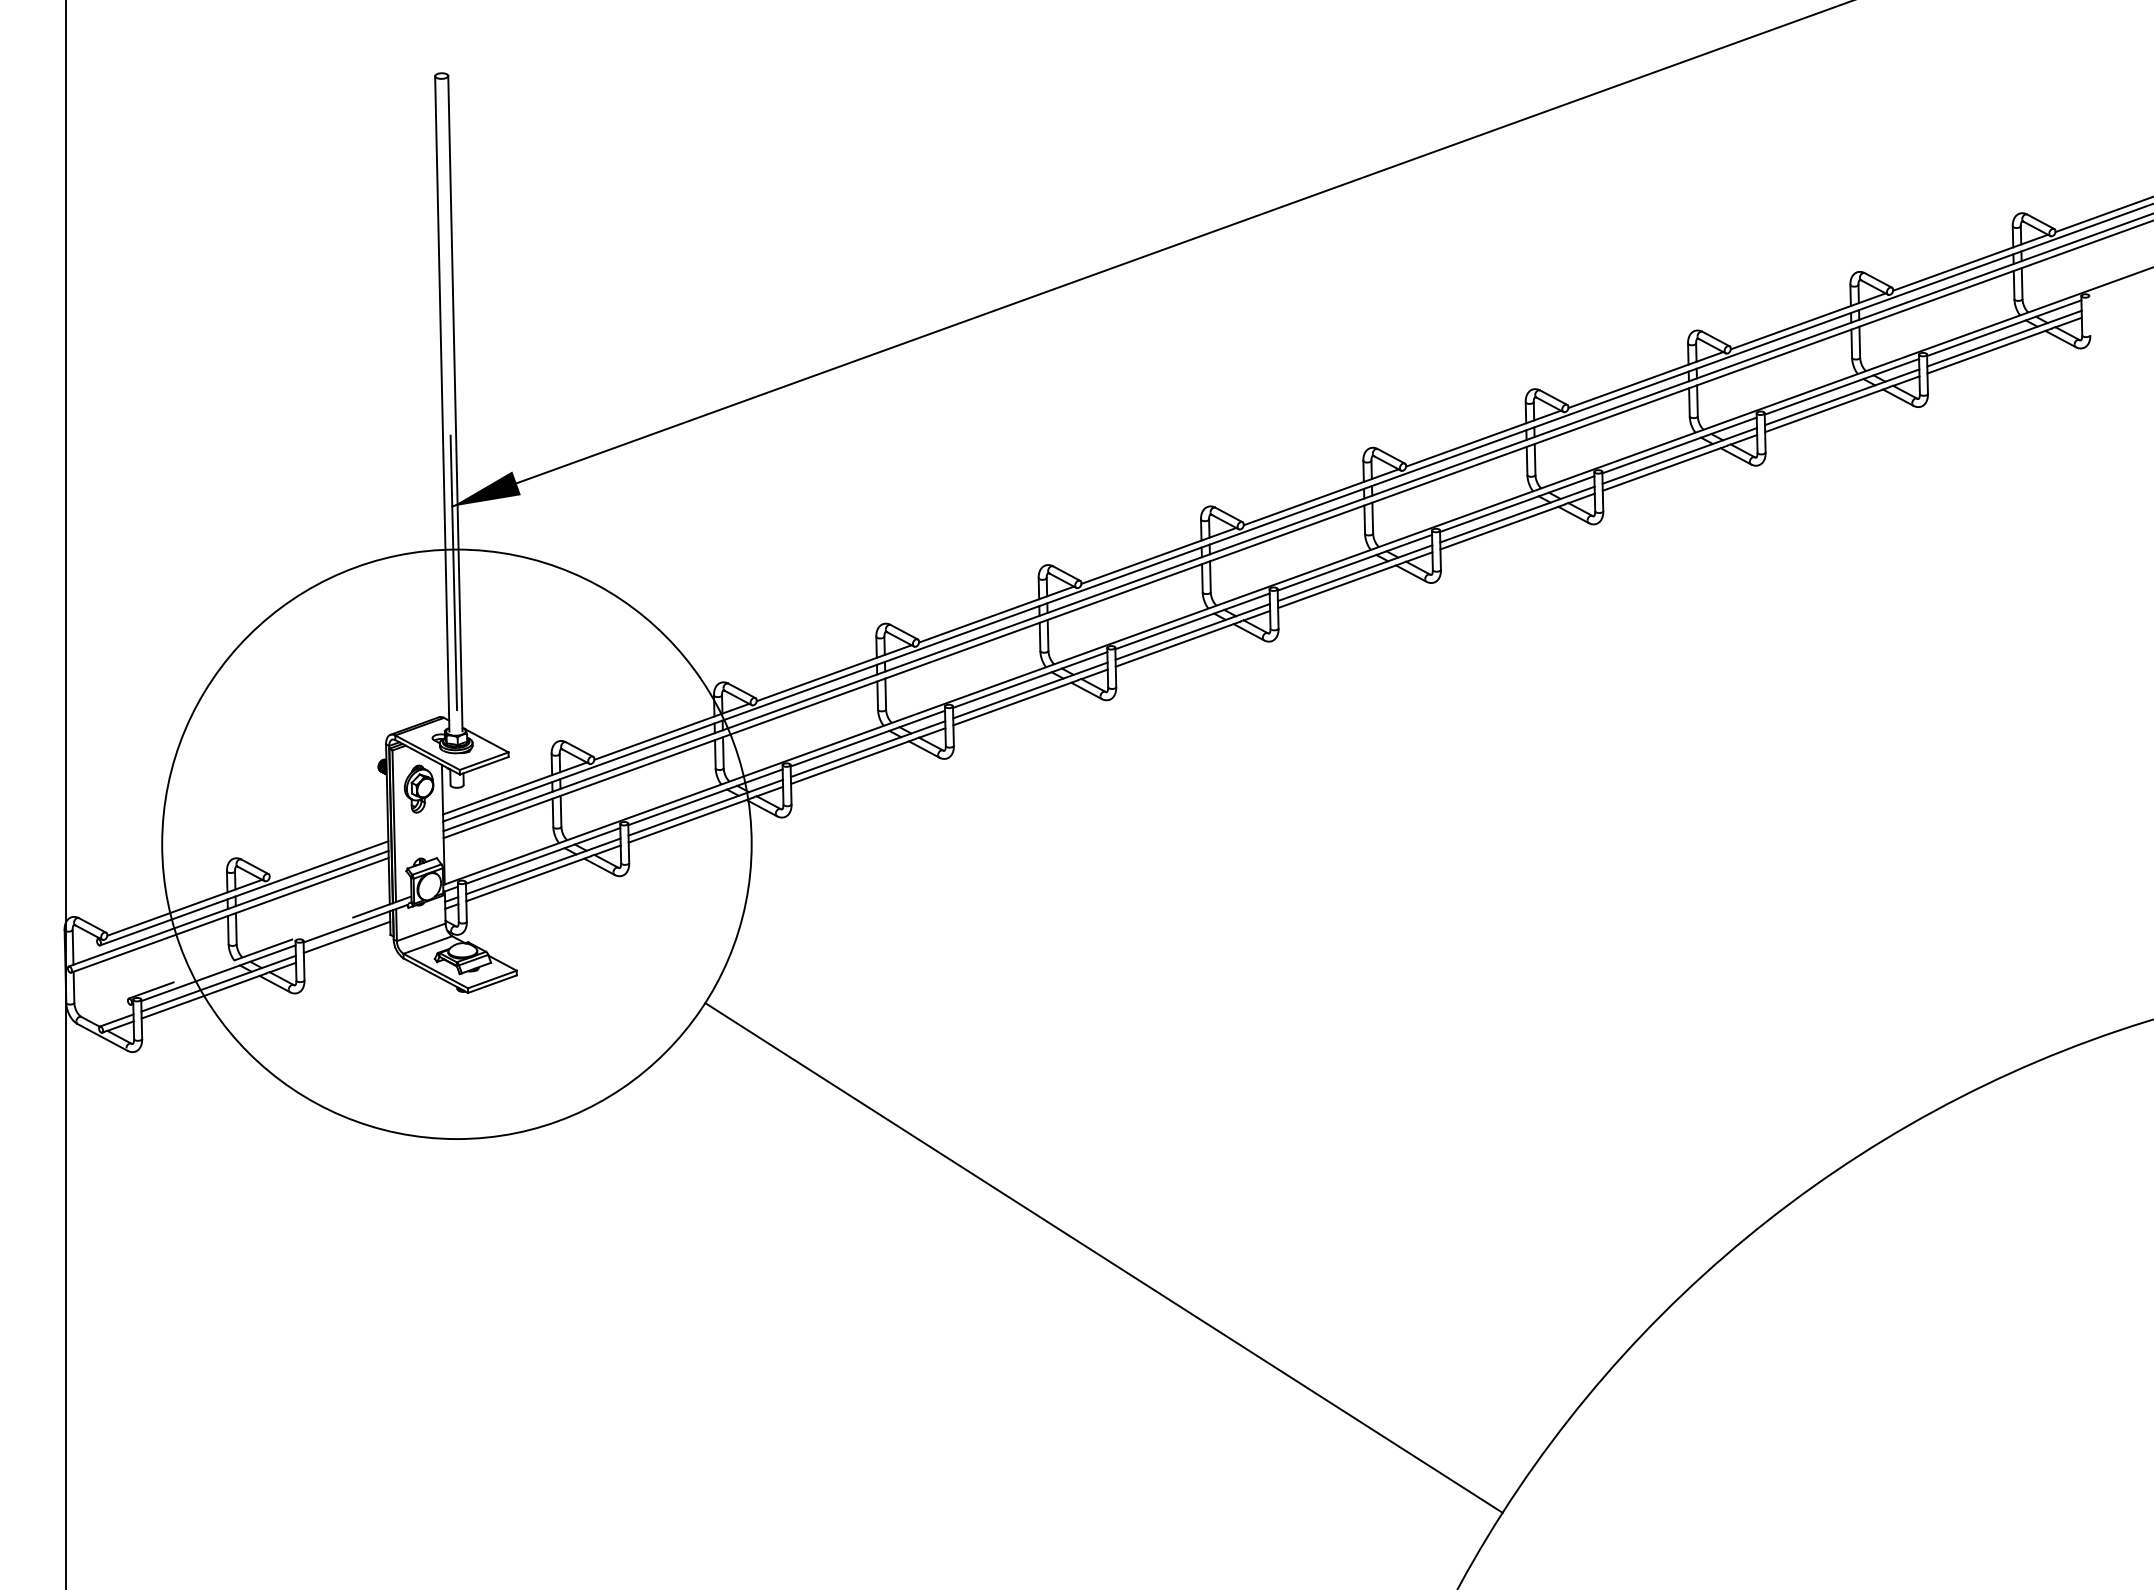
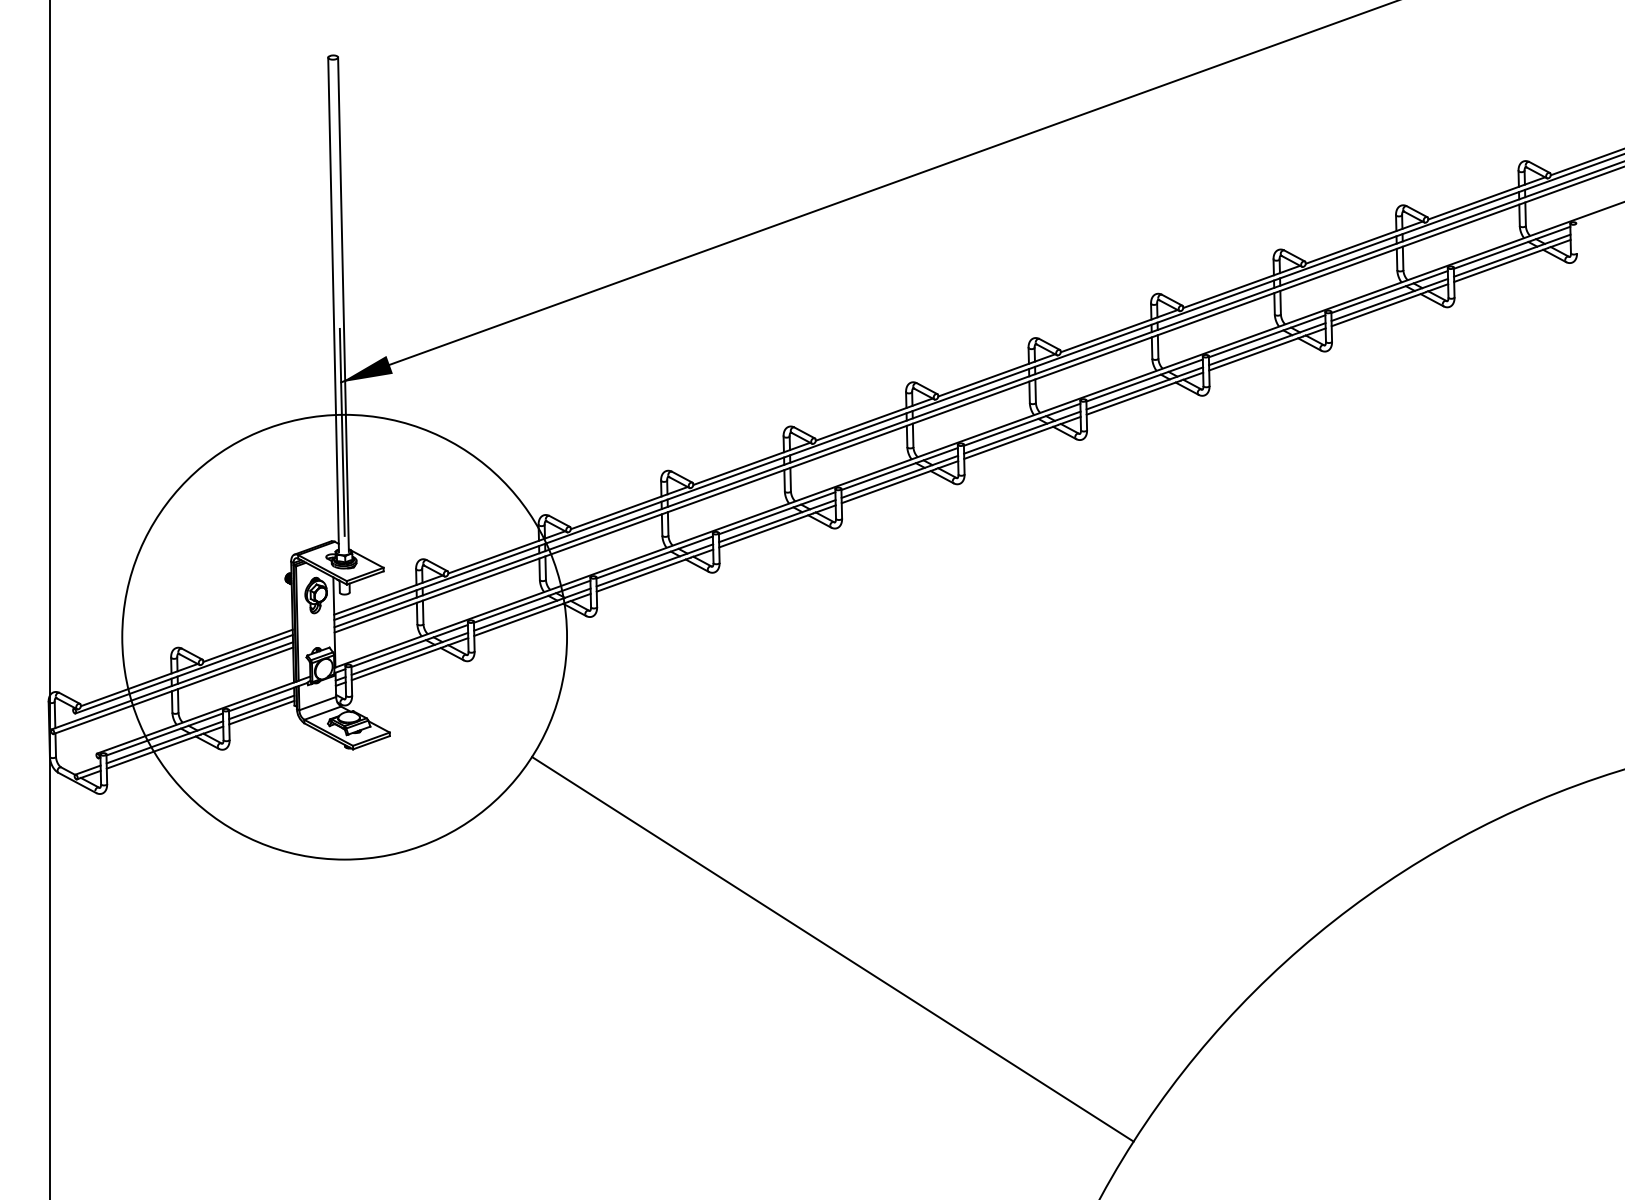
line: (328, 855) -> (247, 645), added
line: (347, 943) -> (262, 712), added
line: (269, 947) -> (203, 715), dashed -> solid

